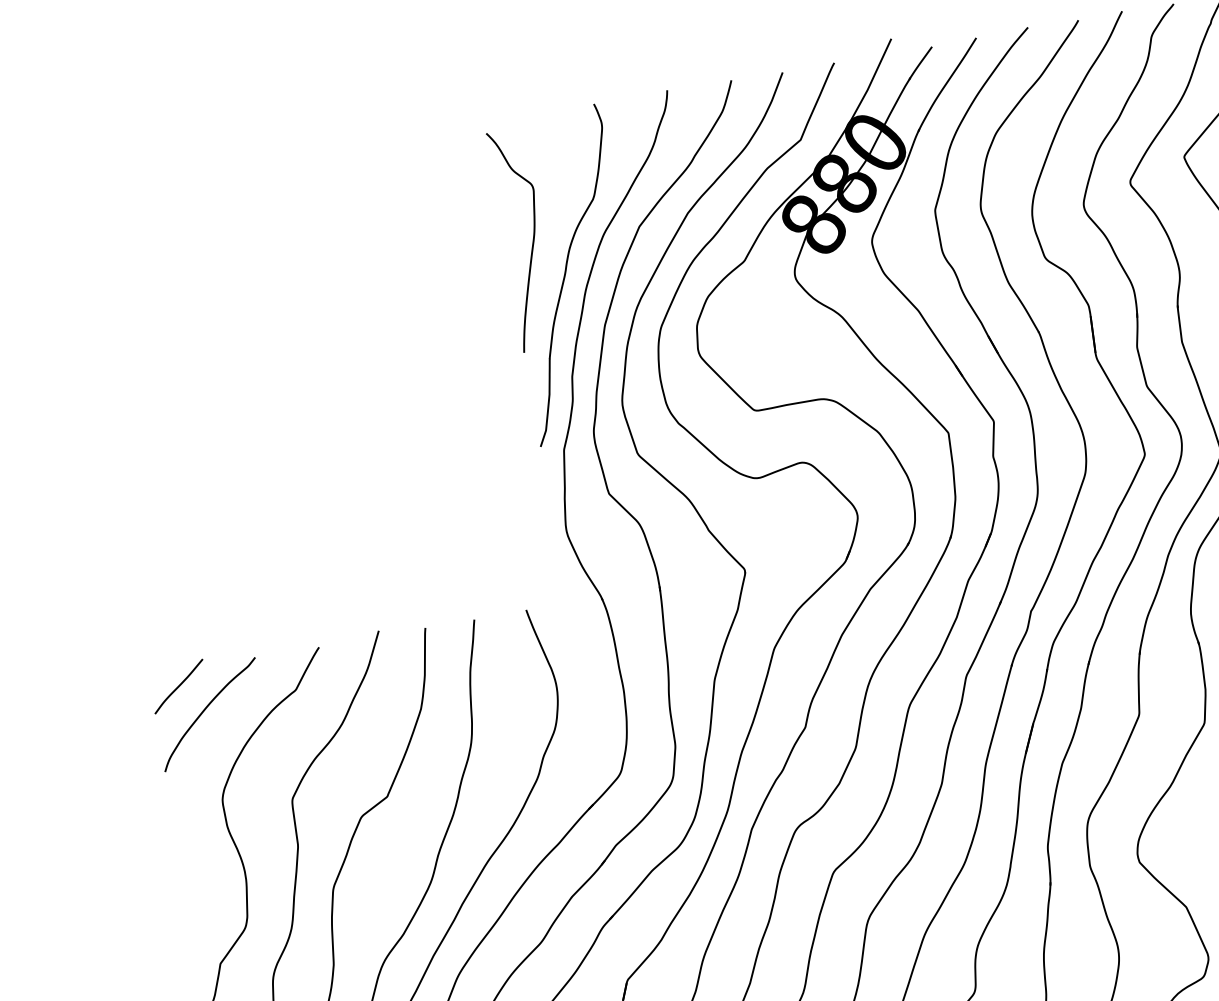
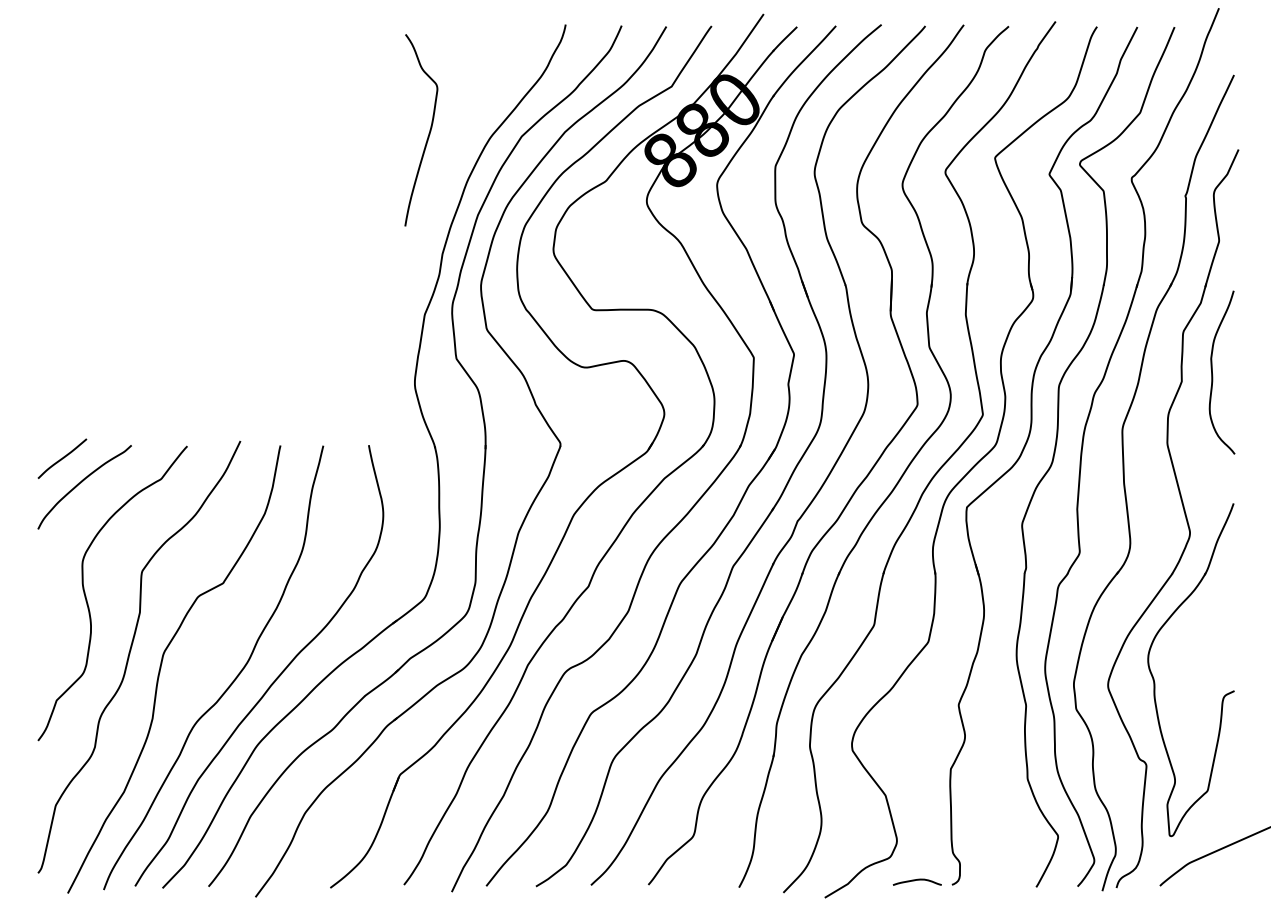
curve: (566, 274) -> (452, 166), removed

